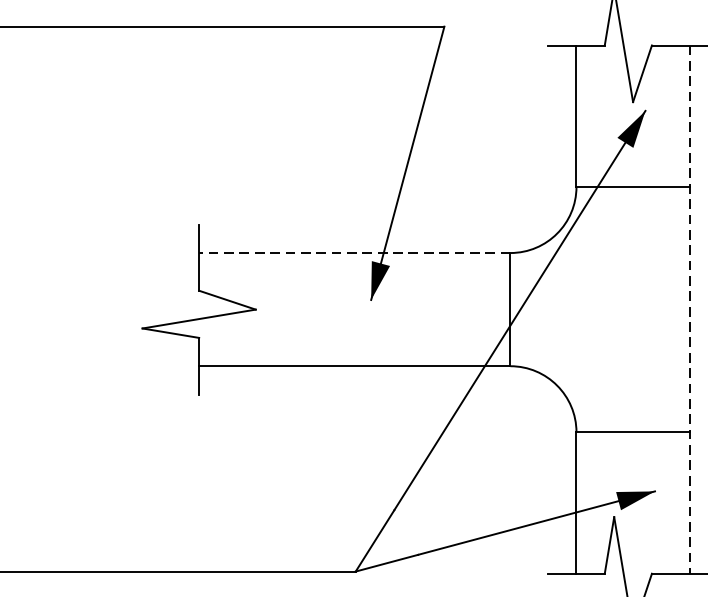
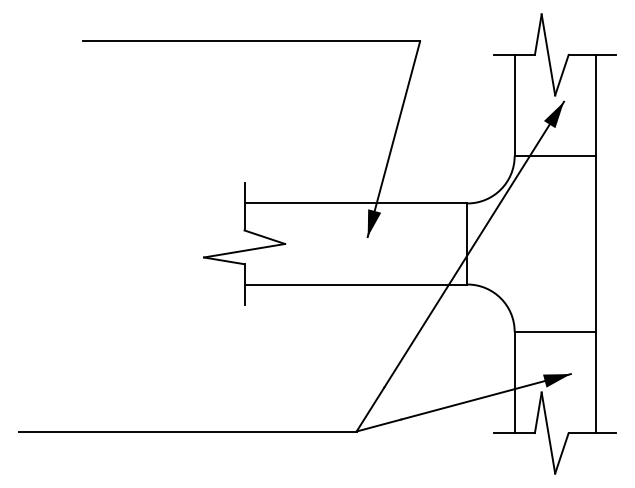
line: (354, 253) -> (355, 203), dashed -> solid
line: (689, 310) -> (595, 244), dashed -> solid

